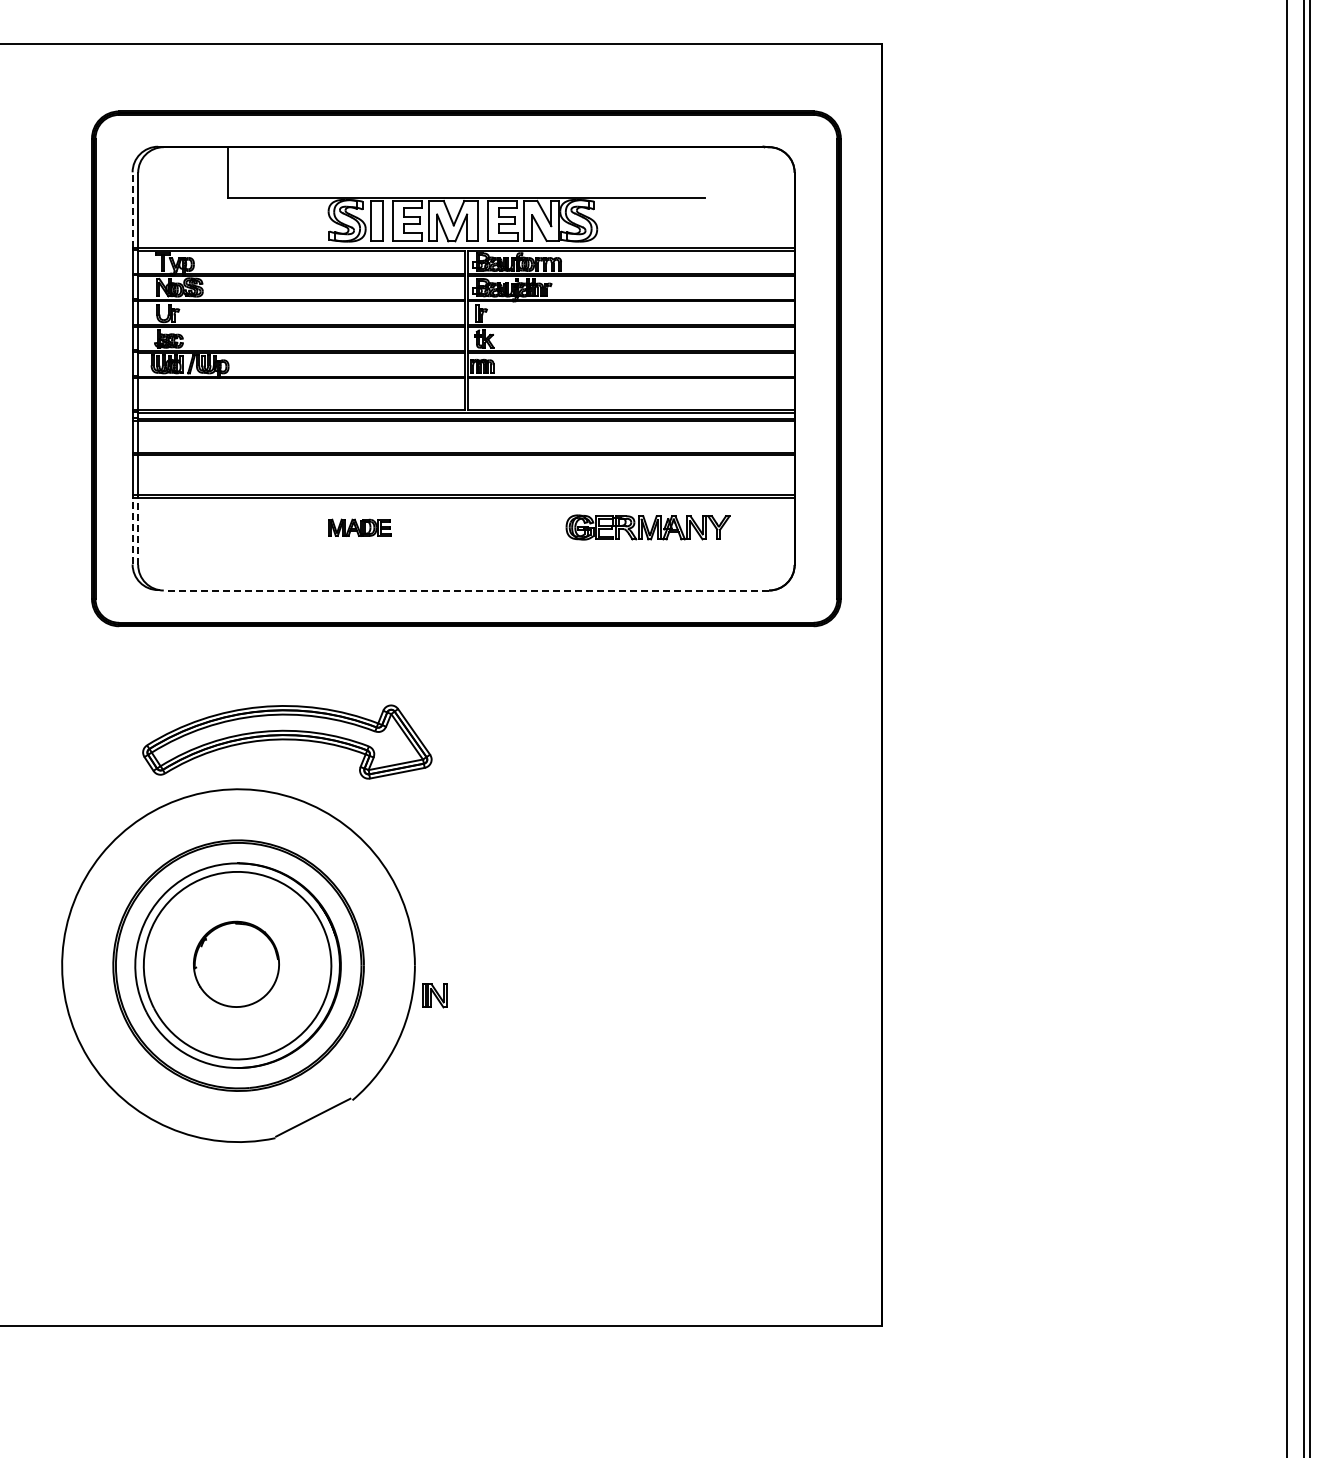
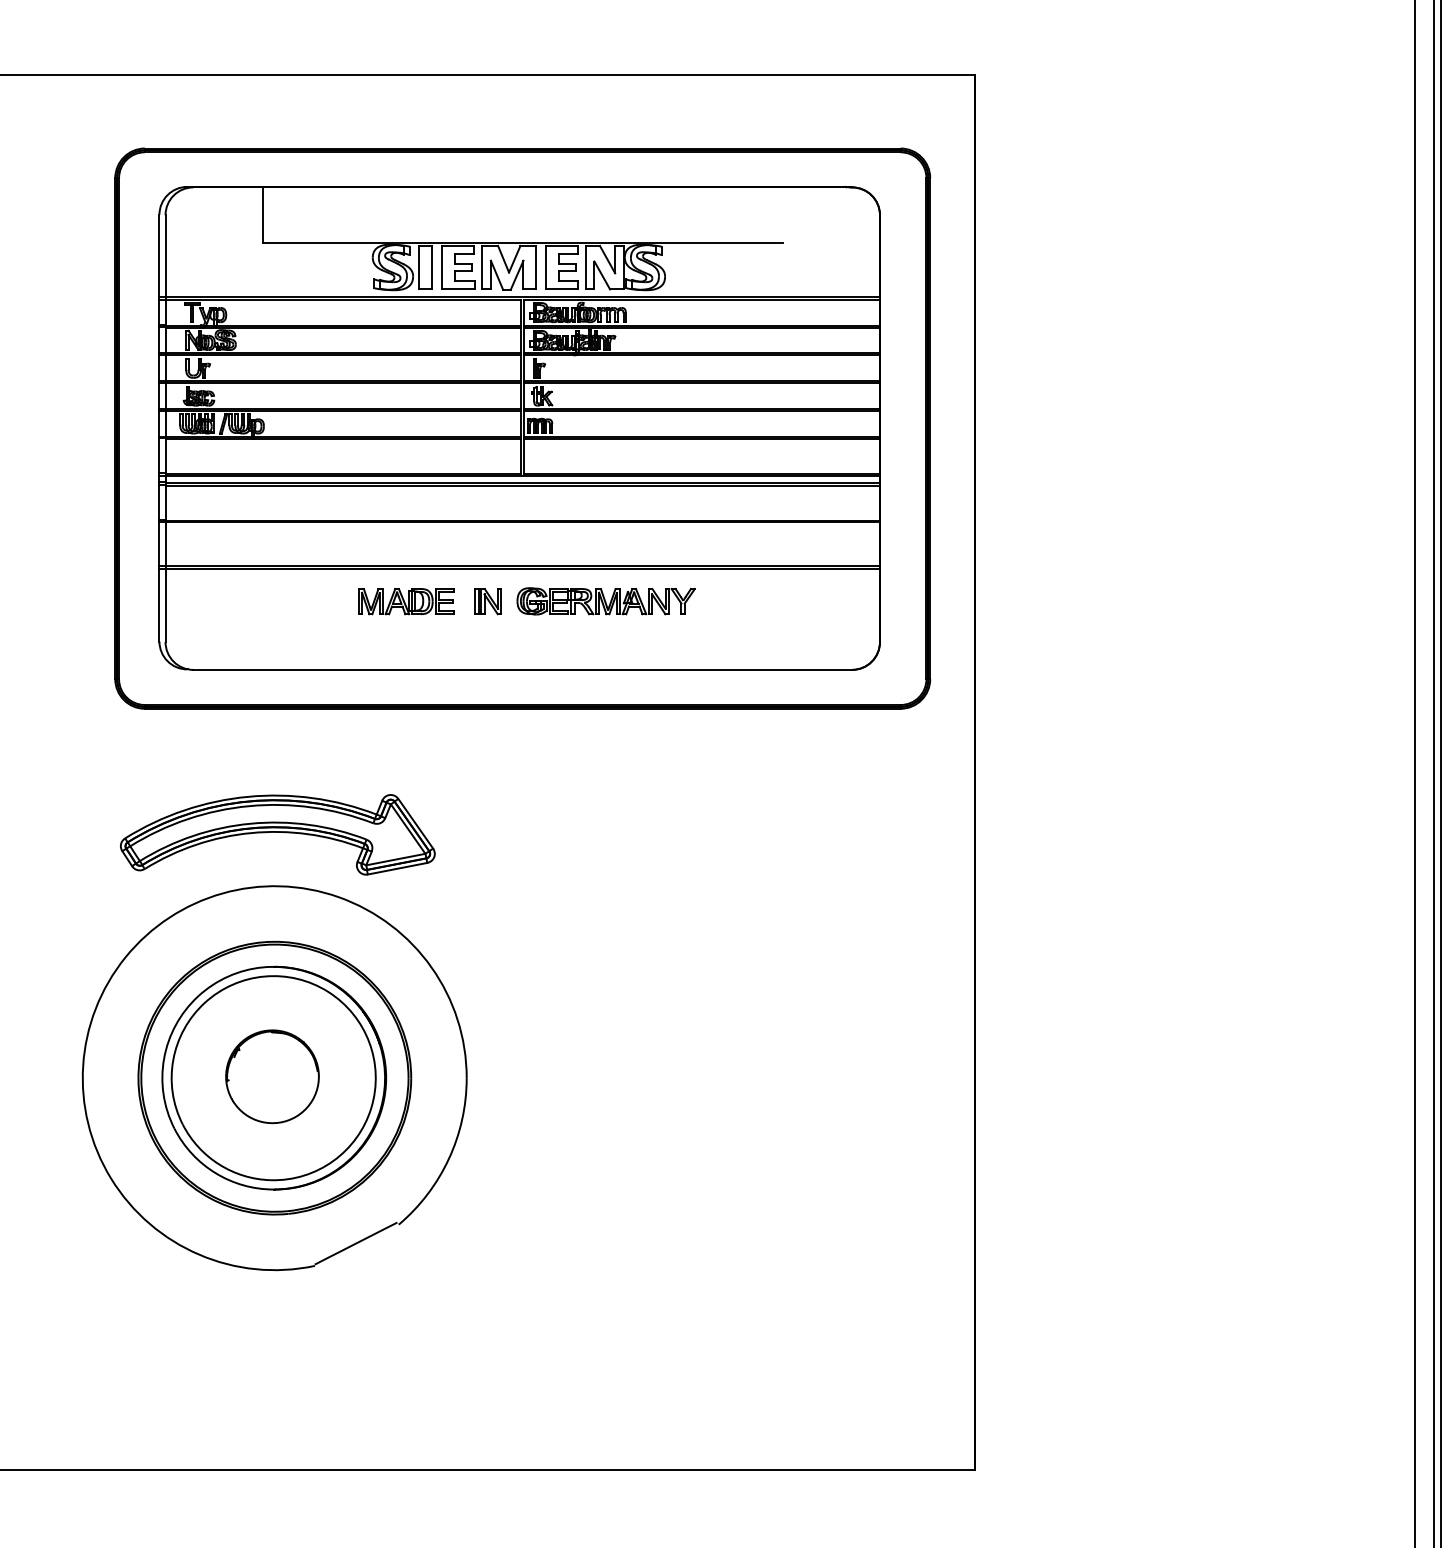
line: (132, 210) -> (159, 256), dashed -> solid
part: (359, 527) -> (406, 601), size x1.43
part: (647, 527) -> (605, 601), moved
line: (132, 530) -> (159, 604), dashed -> solid
line: (138, 530) -> (165, 604), dashed -> solid
line: (466, 590) -> (522, 669), dashed -> solid
part: (287, 741) -> (277, 834), moved
part: (434, 995) -> (488, 601), moved

